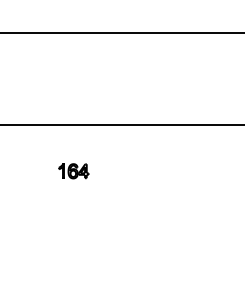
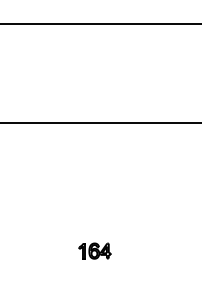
part: (73, 171) -> (94, 251), moved

